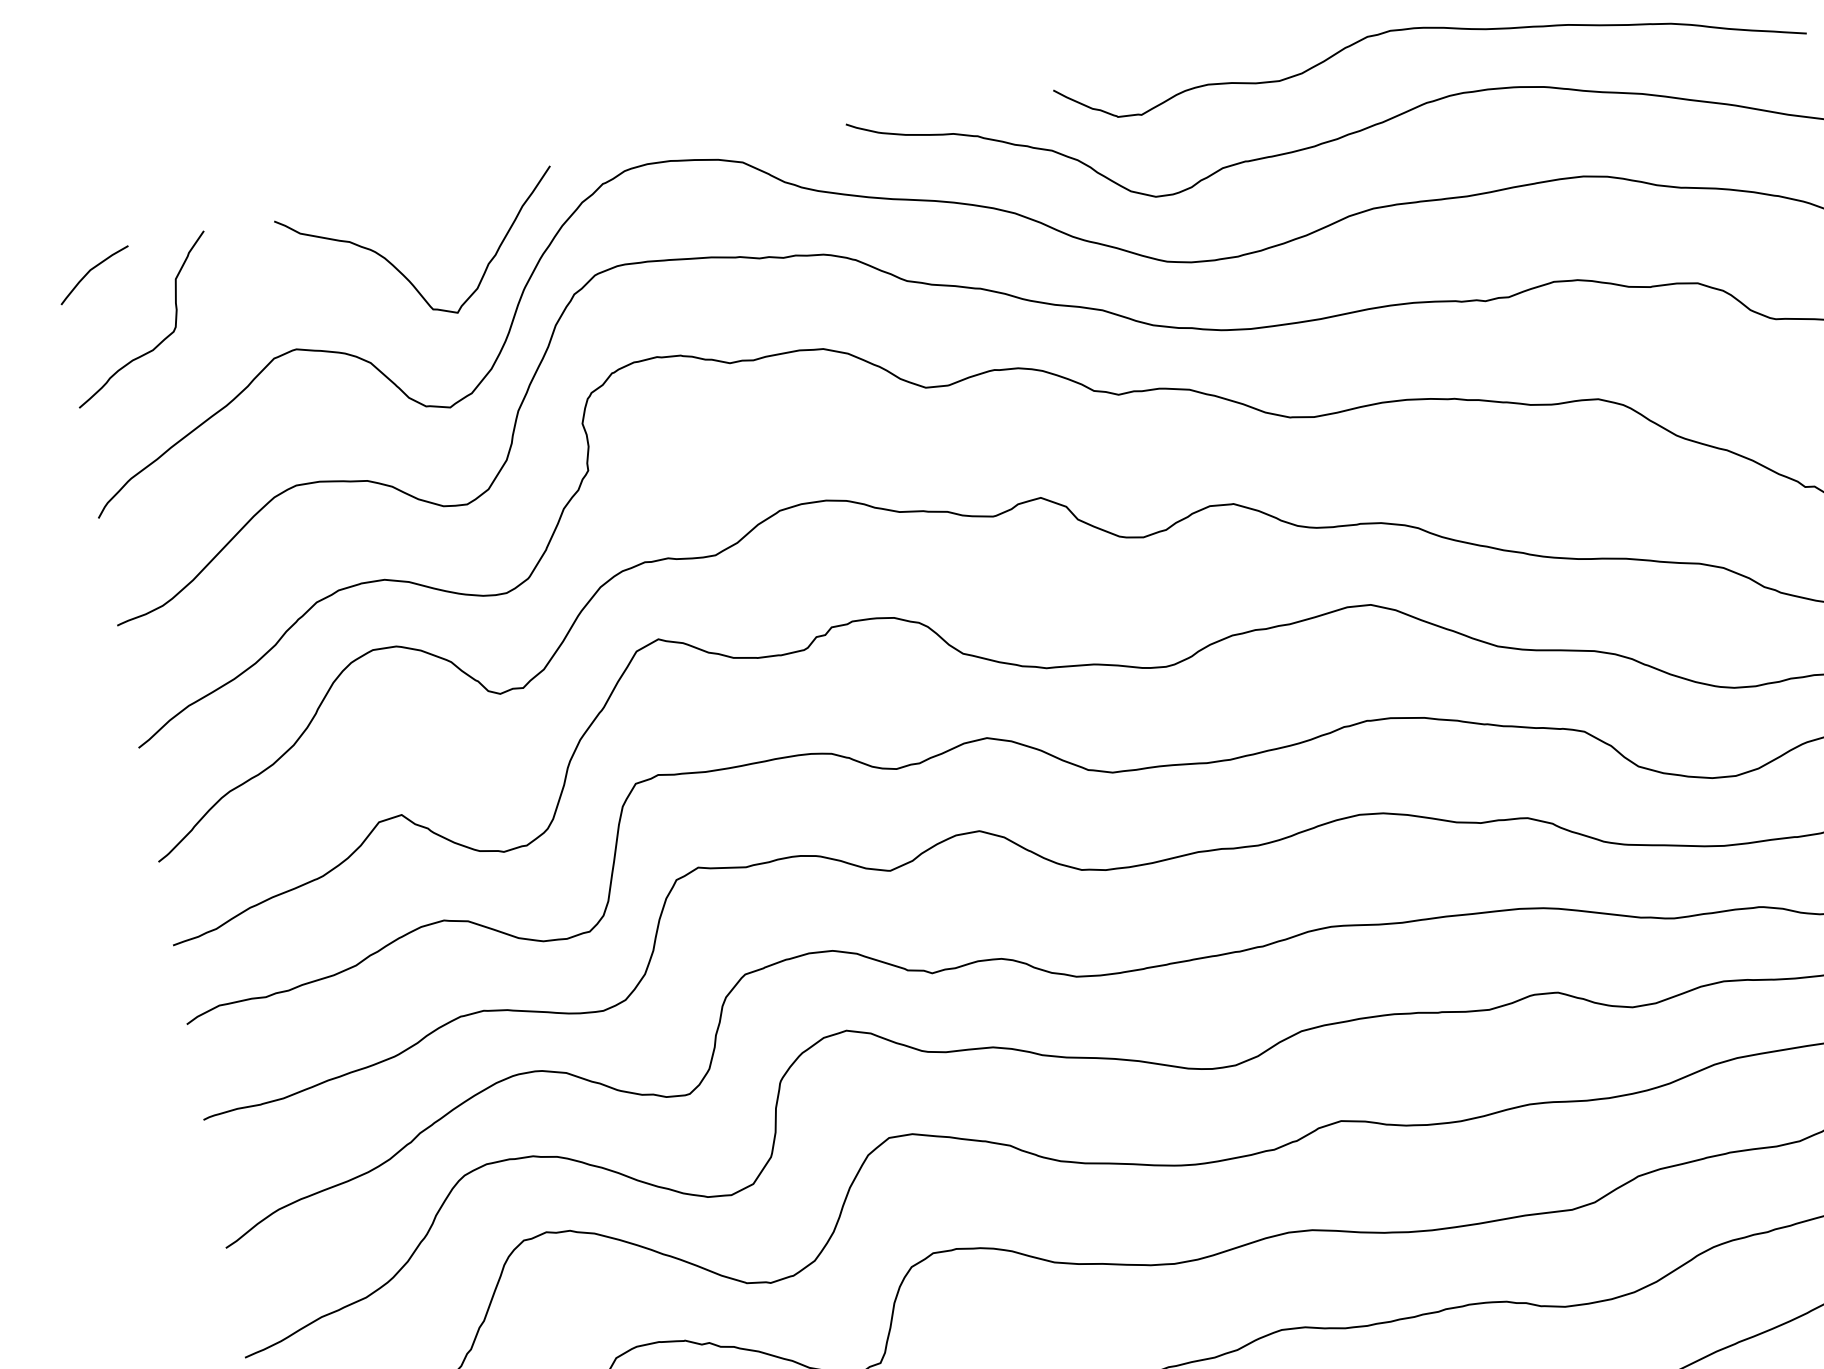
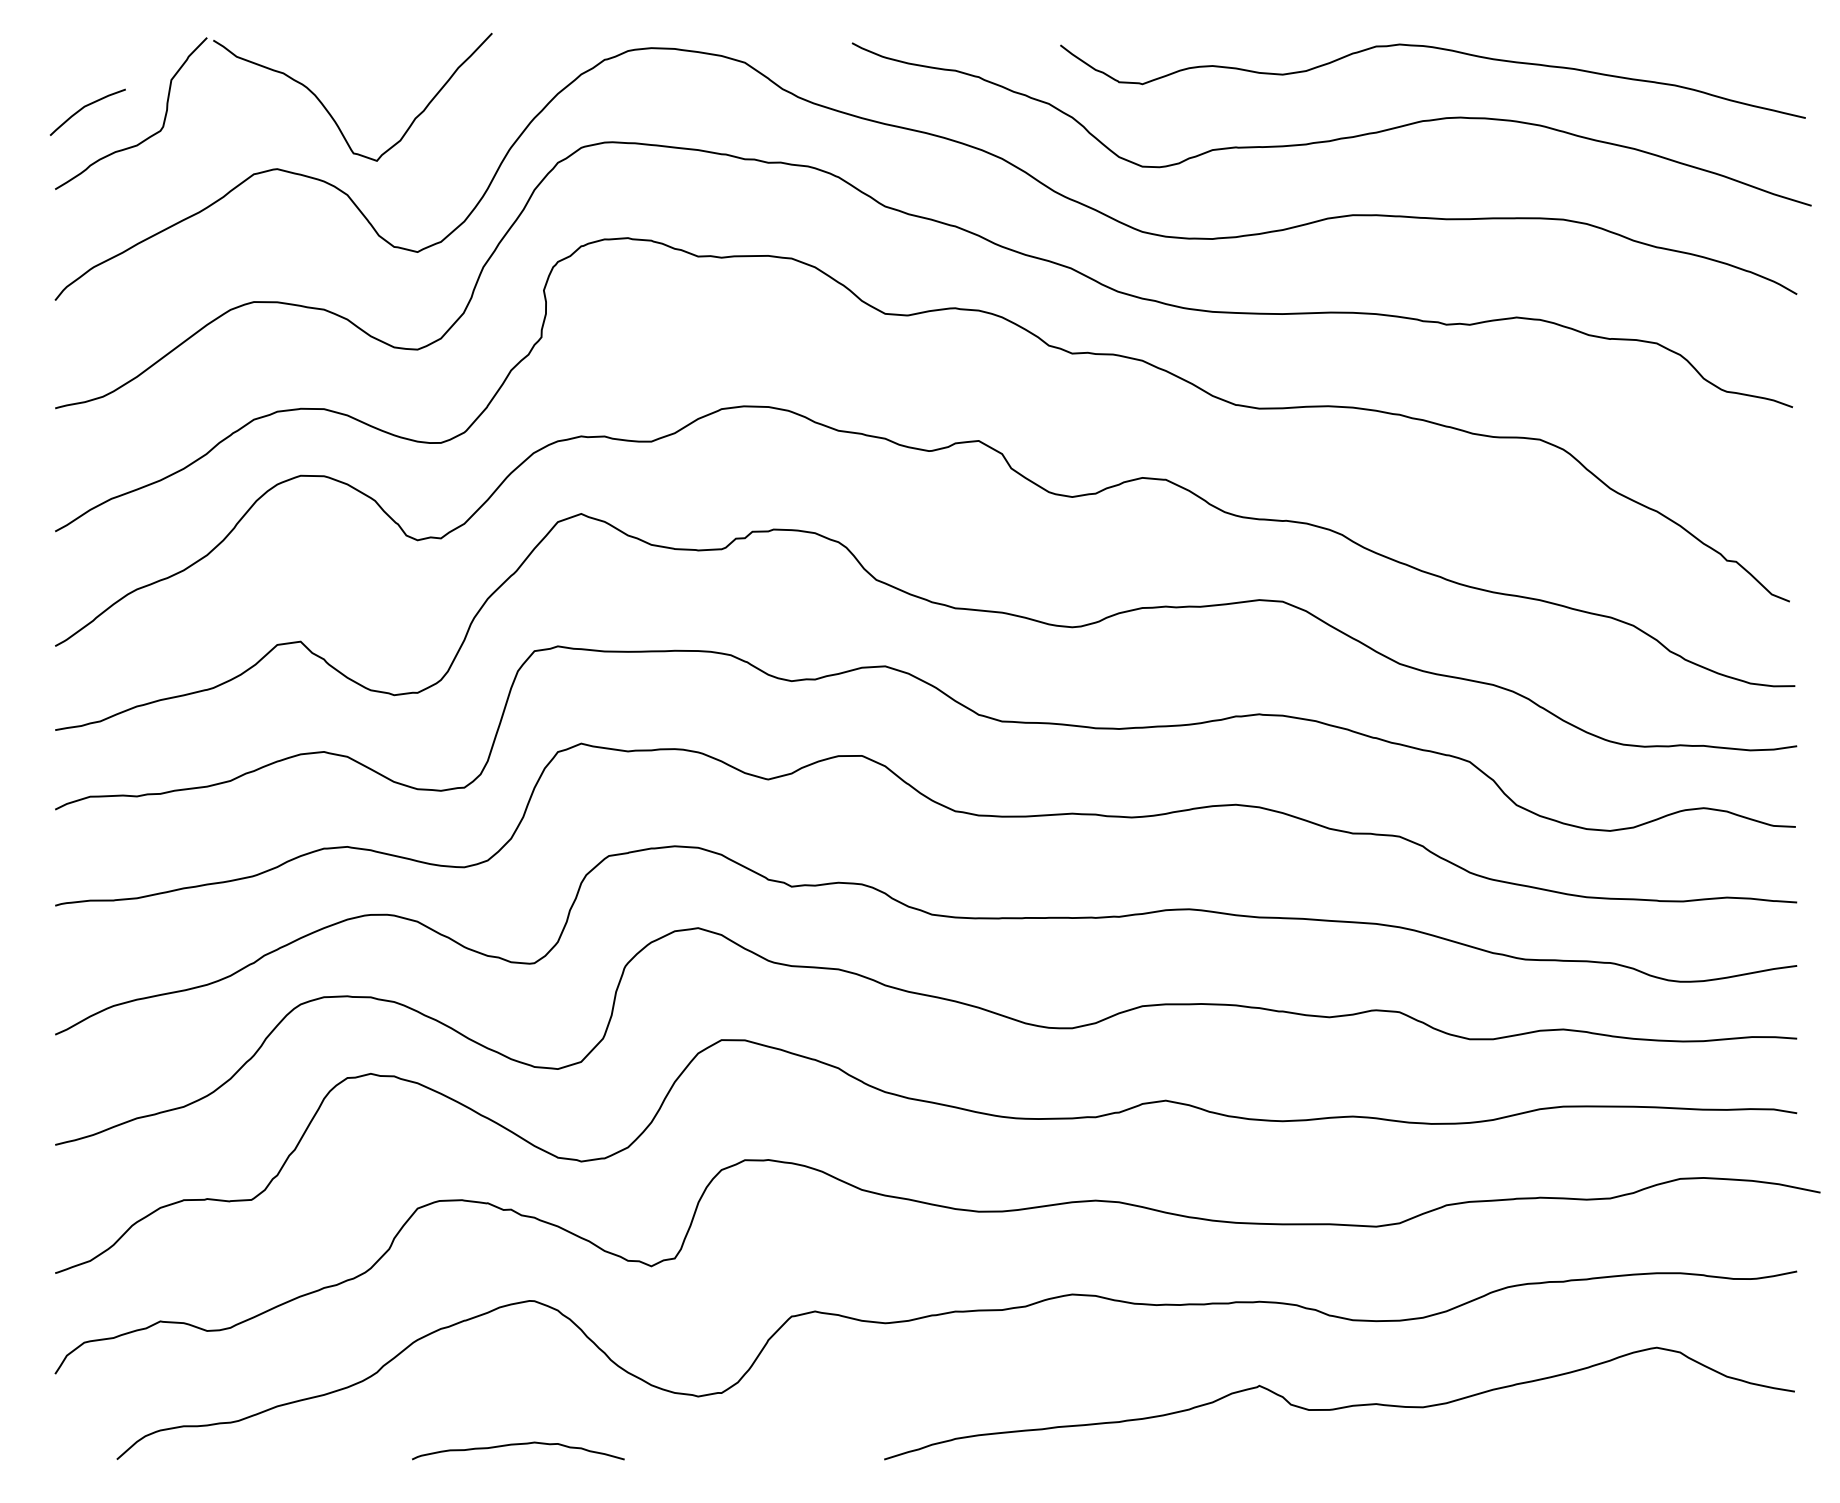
curve: (91, 270) -> (85, 107), moved
curve: (404, 274) -> (331, 114), moved

